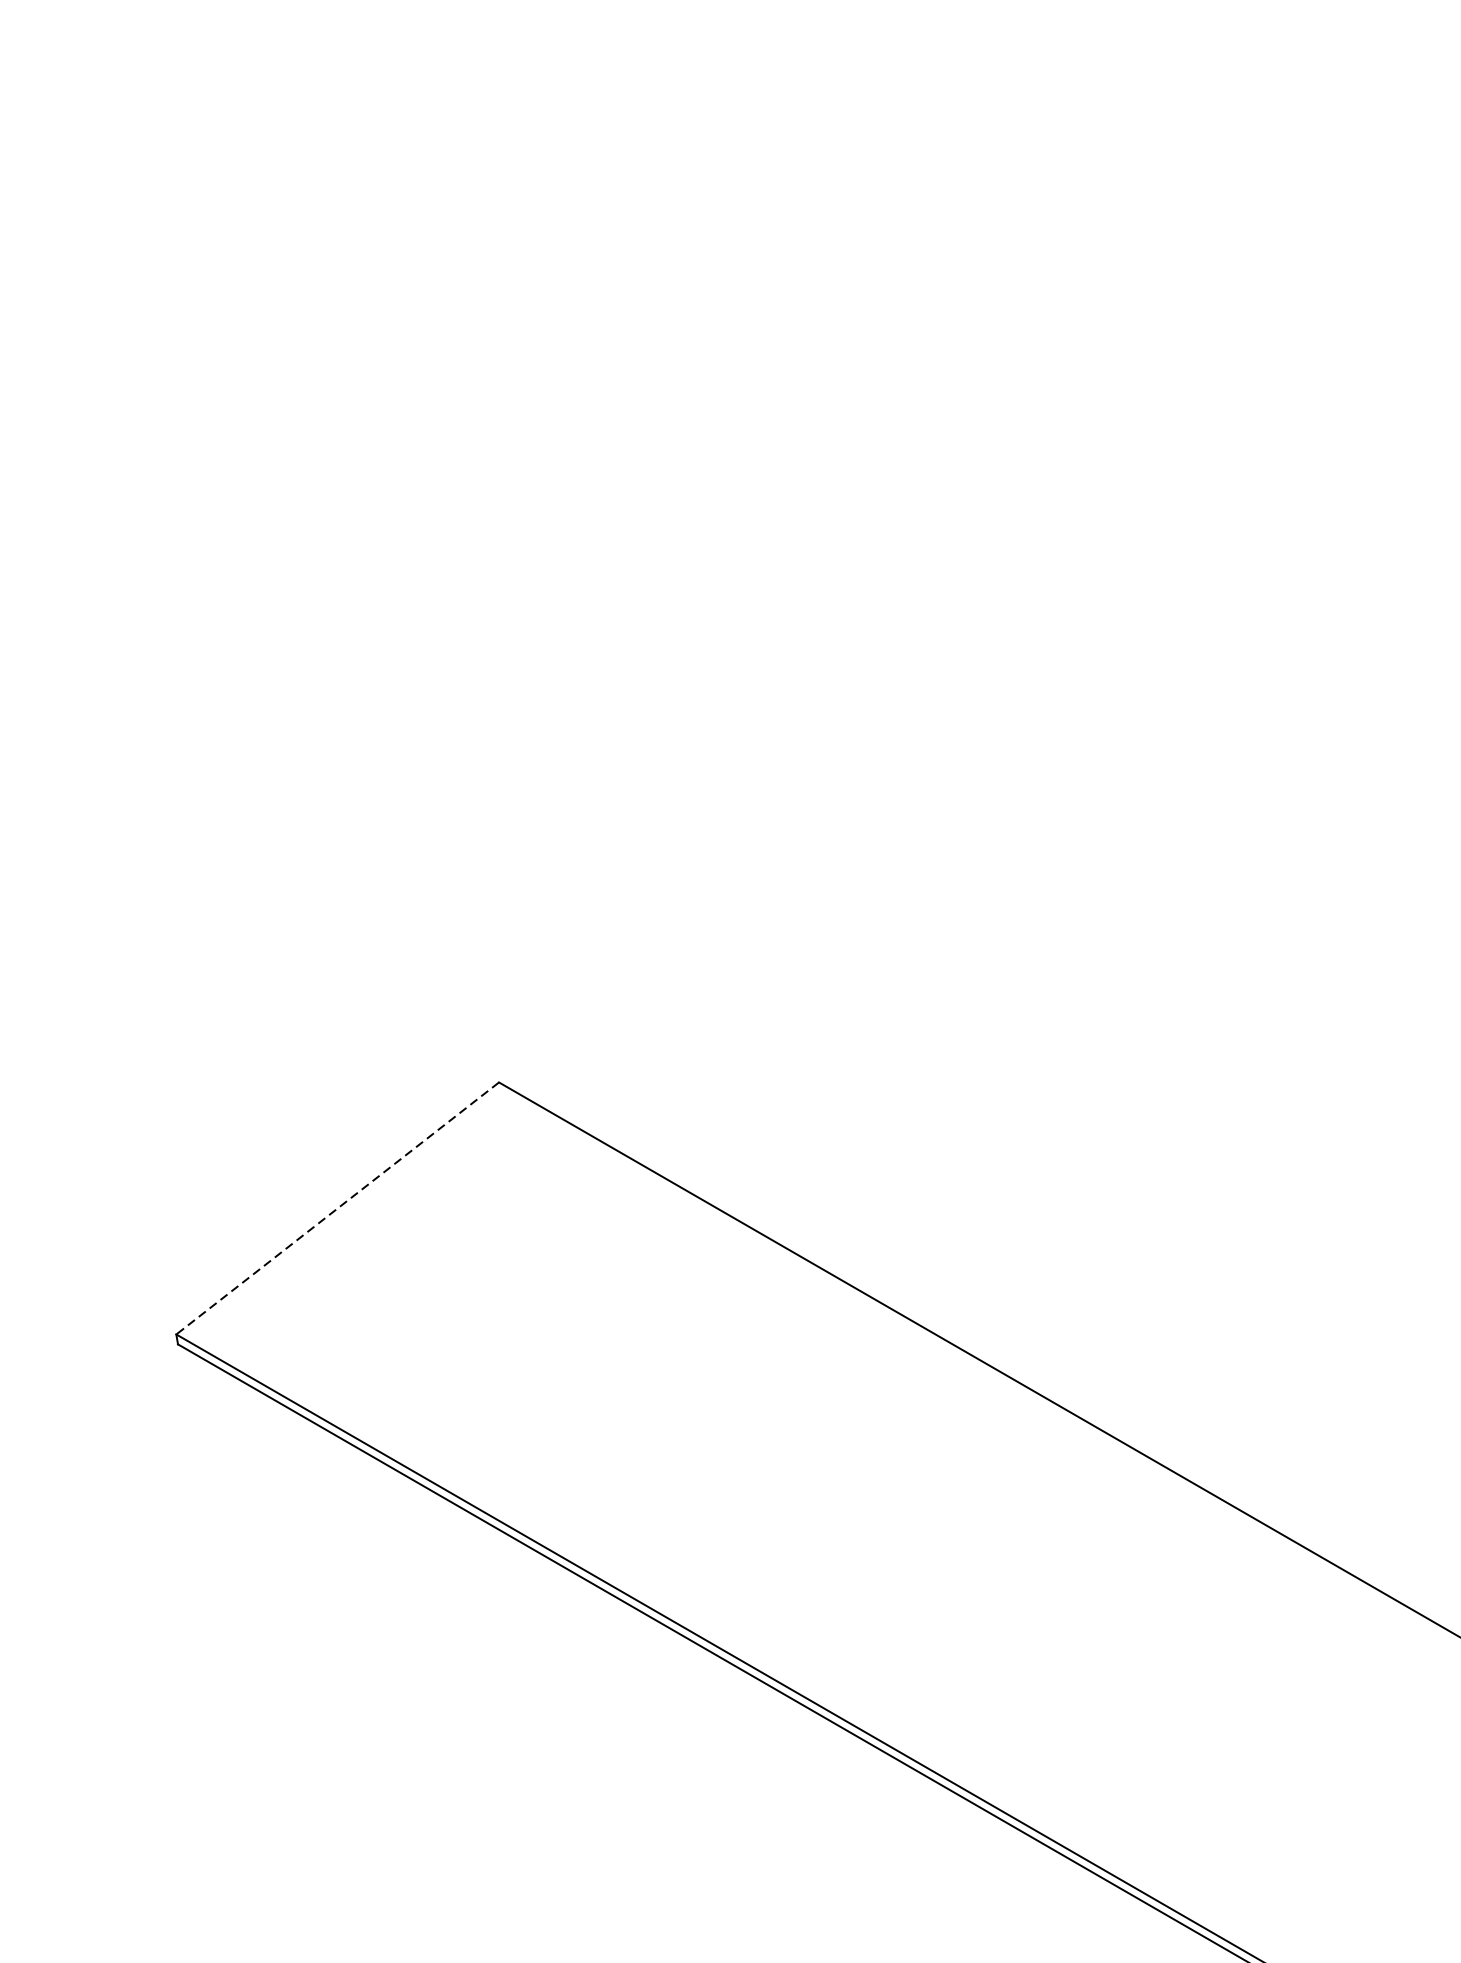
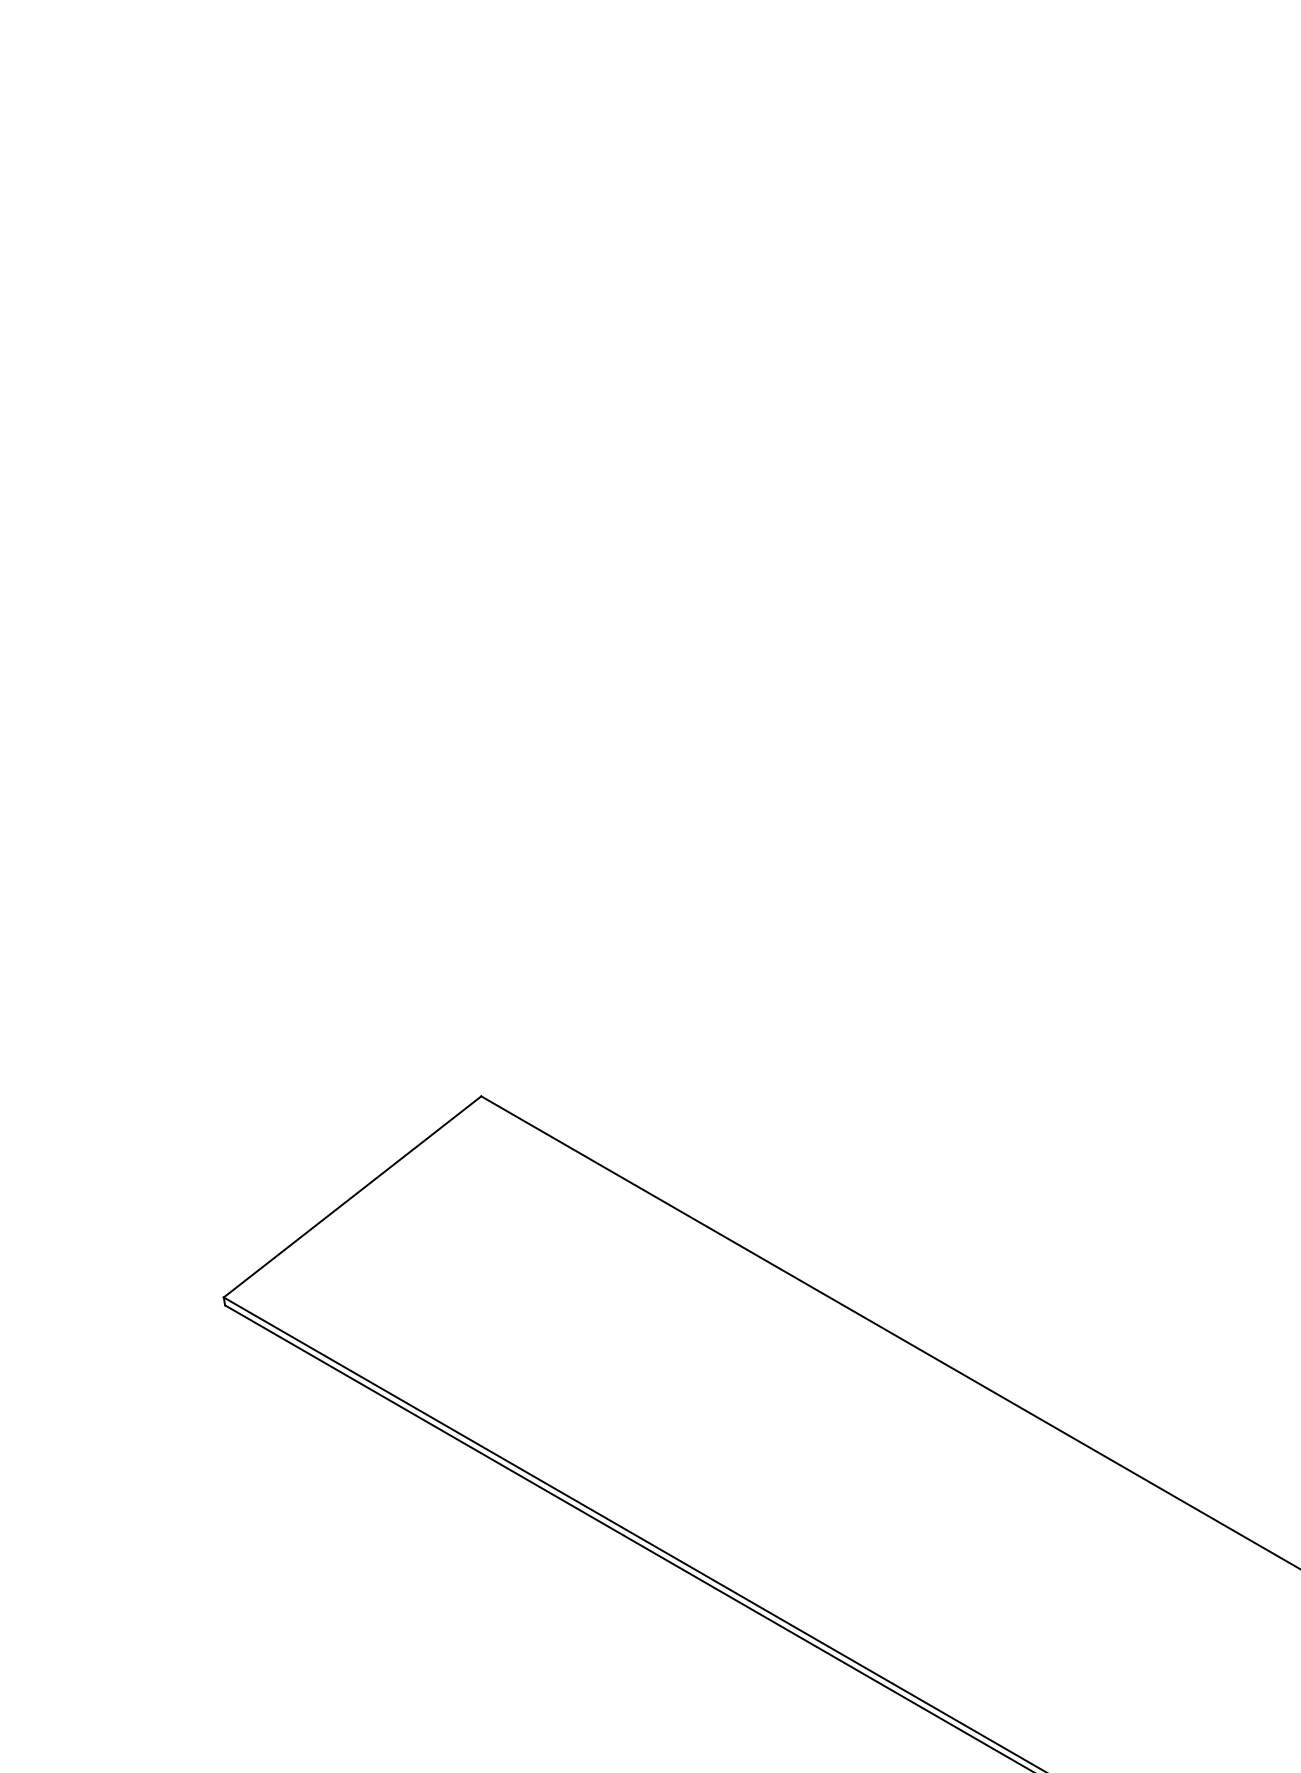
line: (337, 1209) -> (352, 1197), dashed -> solid

